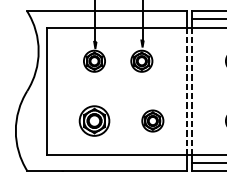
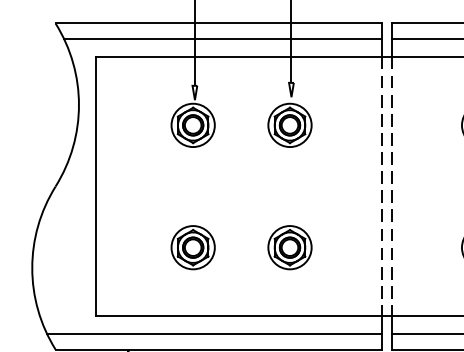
line: (108, 18) -> (221, 37), added
part: (94, 120) -> (193, 246), size x0.71
part: (152, 120) -> (289, 246), moved
line: (104, 163) -> (213, 334), added

